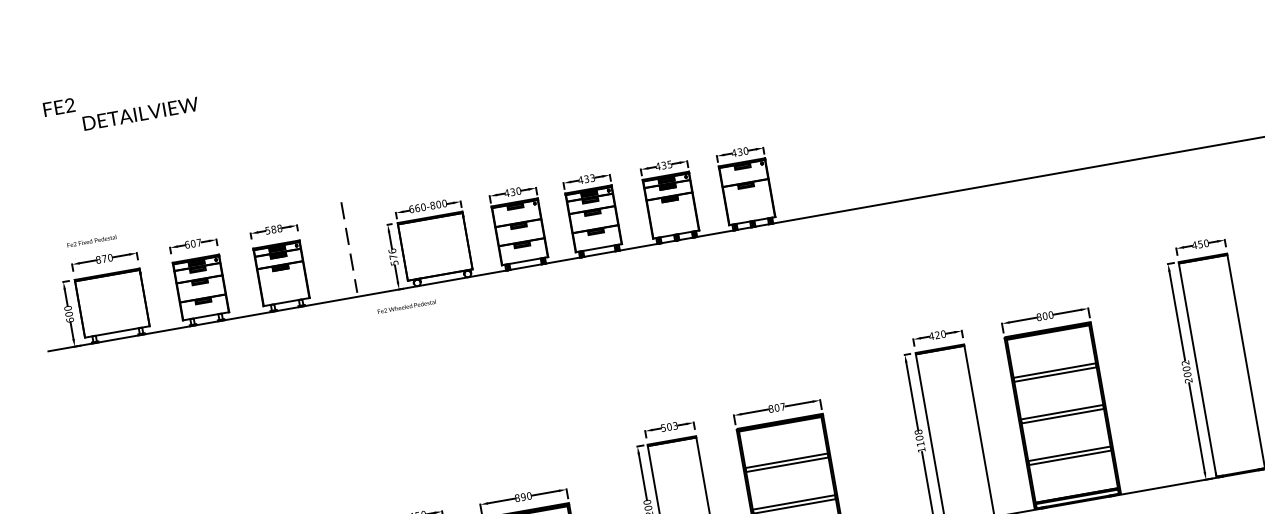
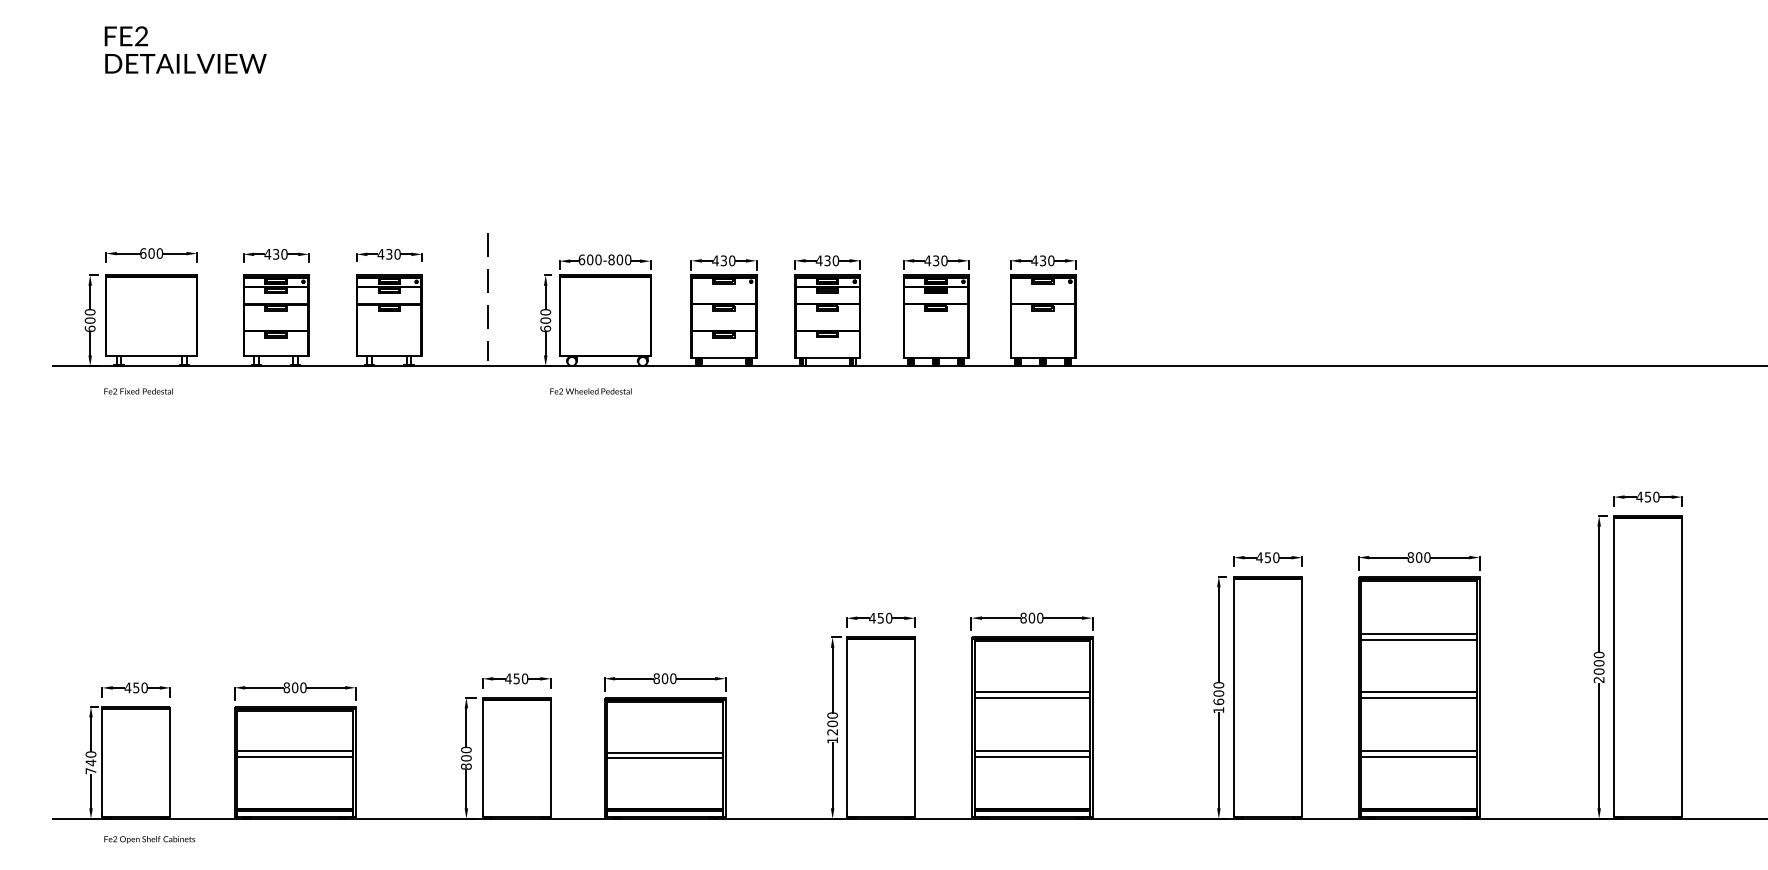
text: (140, 113) -> (185, 63), moved
text: (669, 164) -> (944, 260), 435 -> 430
text: (592, 177) -> (835, 260), 433 -> 430
text: (417, 207) -> (590, 259), 660-800 -> 600-800
text: (273, 229) -> (388, 254), 588 -> 430
text: (91, 241) -> (138, 391), moved
text: (192, 243) -> (275, 254), 607 -> 430
text: (393, 257) -> (545, 320), 576 -> 600
text: (101, 259) -> (147, 253), 870 -> 600
text: (406, 306) -> (590, 391), moved
text: (937, 335) -> (1267, 557), 420 -> 450
text: (1185, 362) -> (1598, 654), 2002 -> 2000
text: (783, 406) -> (1040, 617), 807 -> 800
text: (669, 426) -> (880, 617), 503 -> 450
text: (919, 438) -> (1218, 693), 1108 -> 1600
text: (523, 497) -> (664, 678), 890 -> 800

